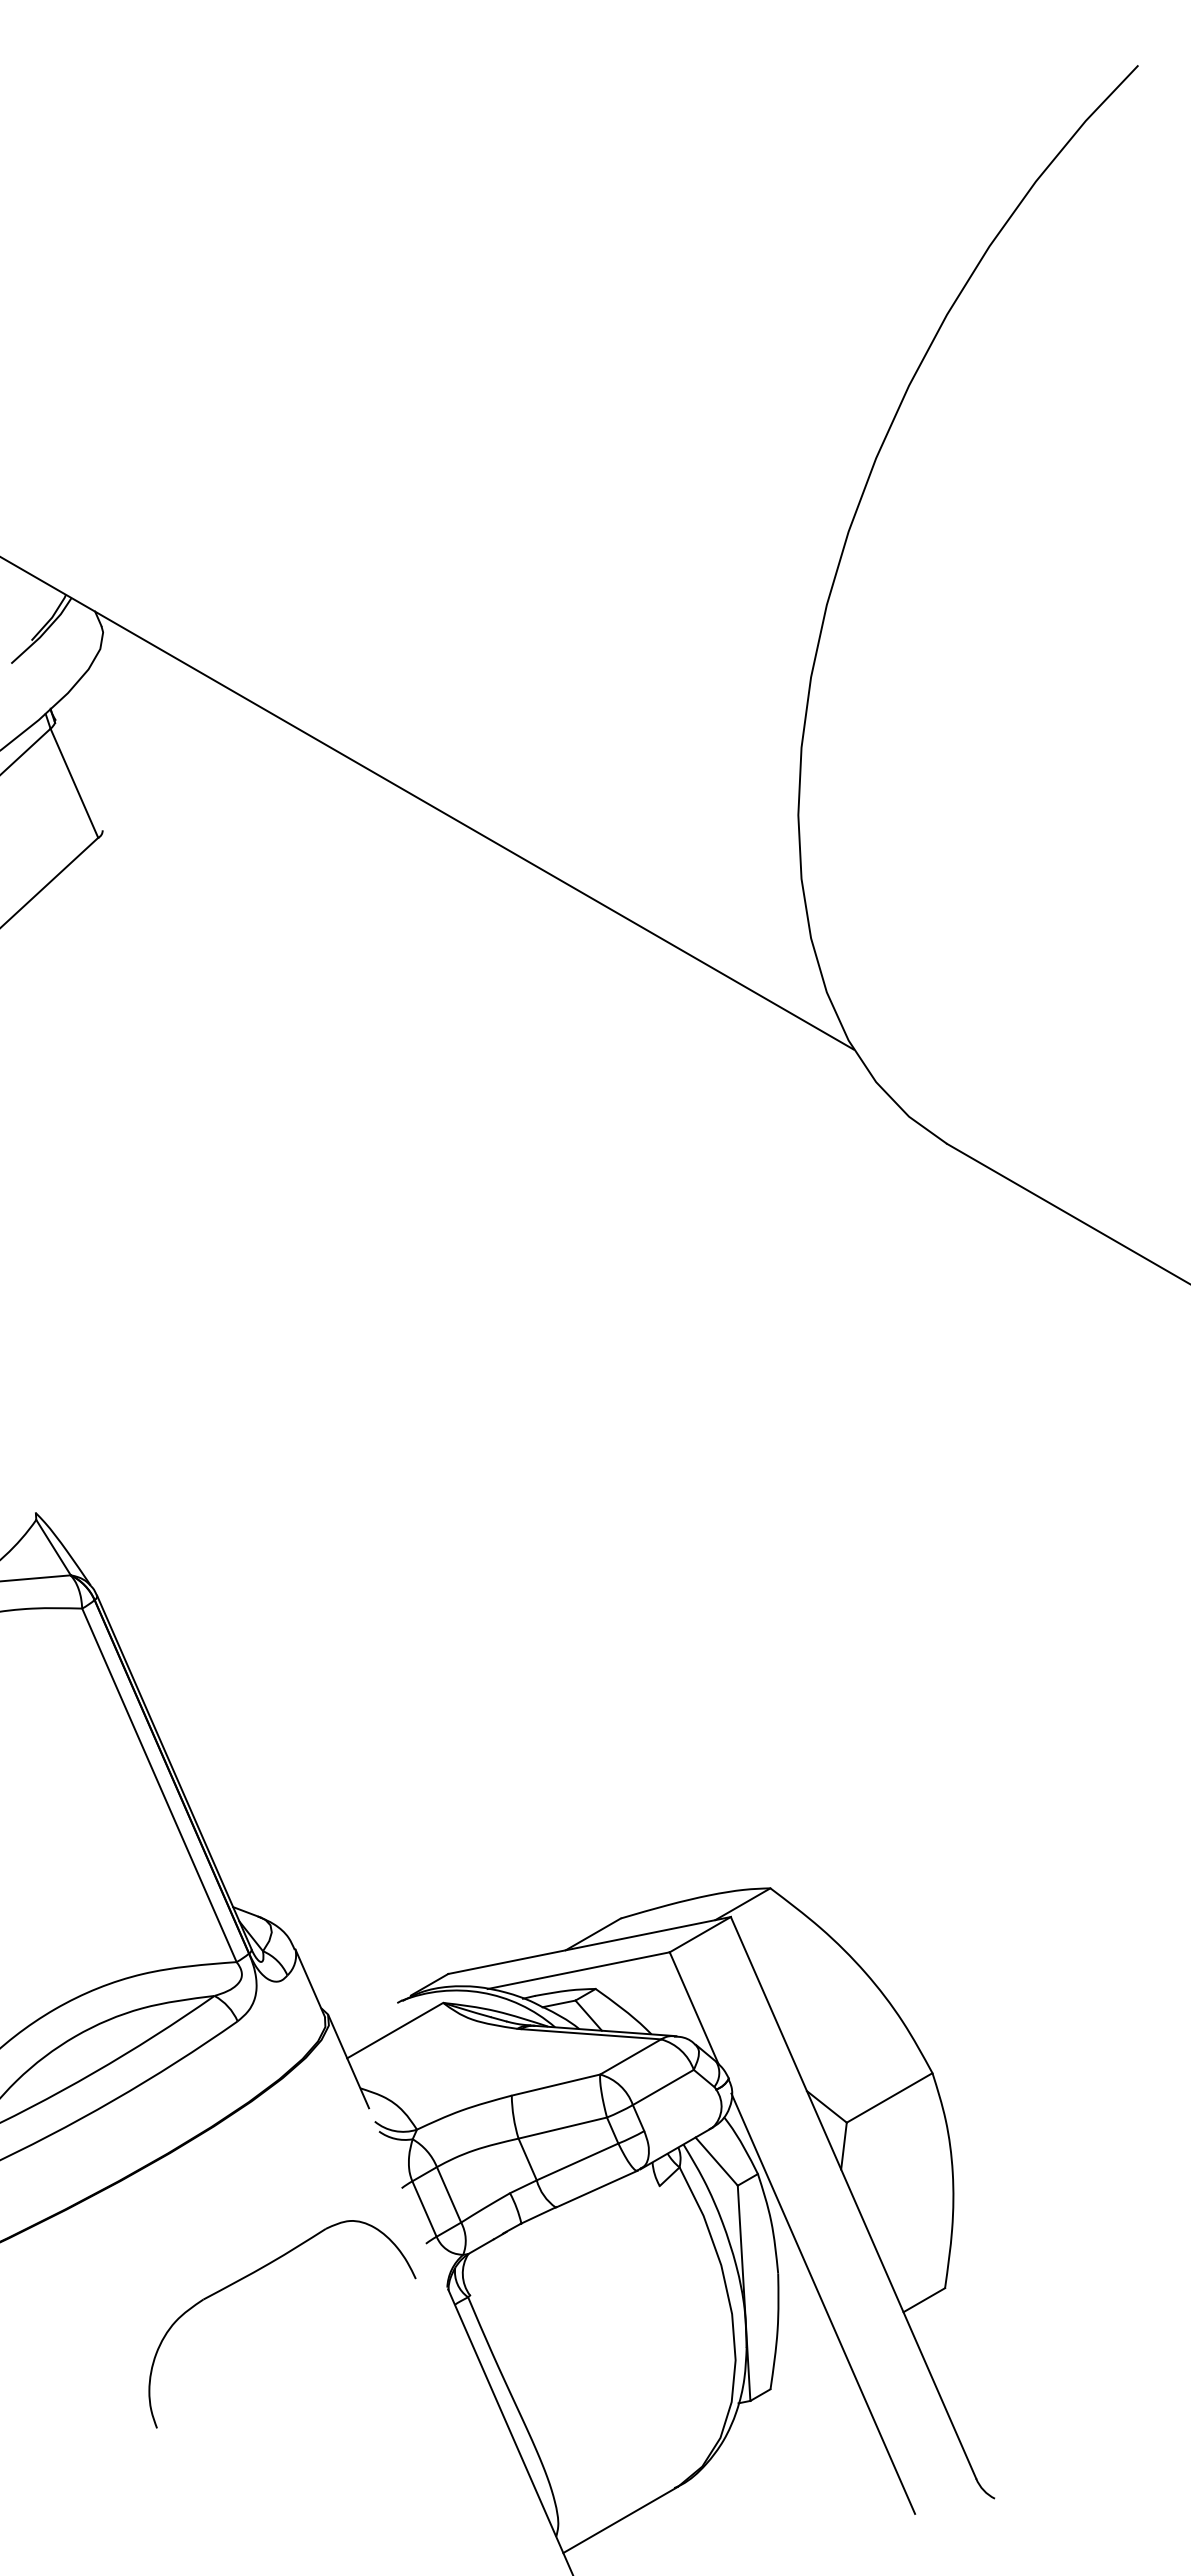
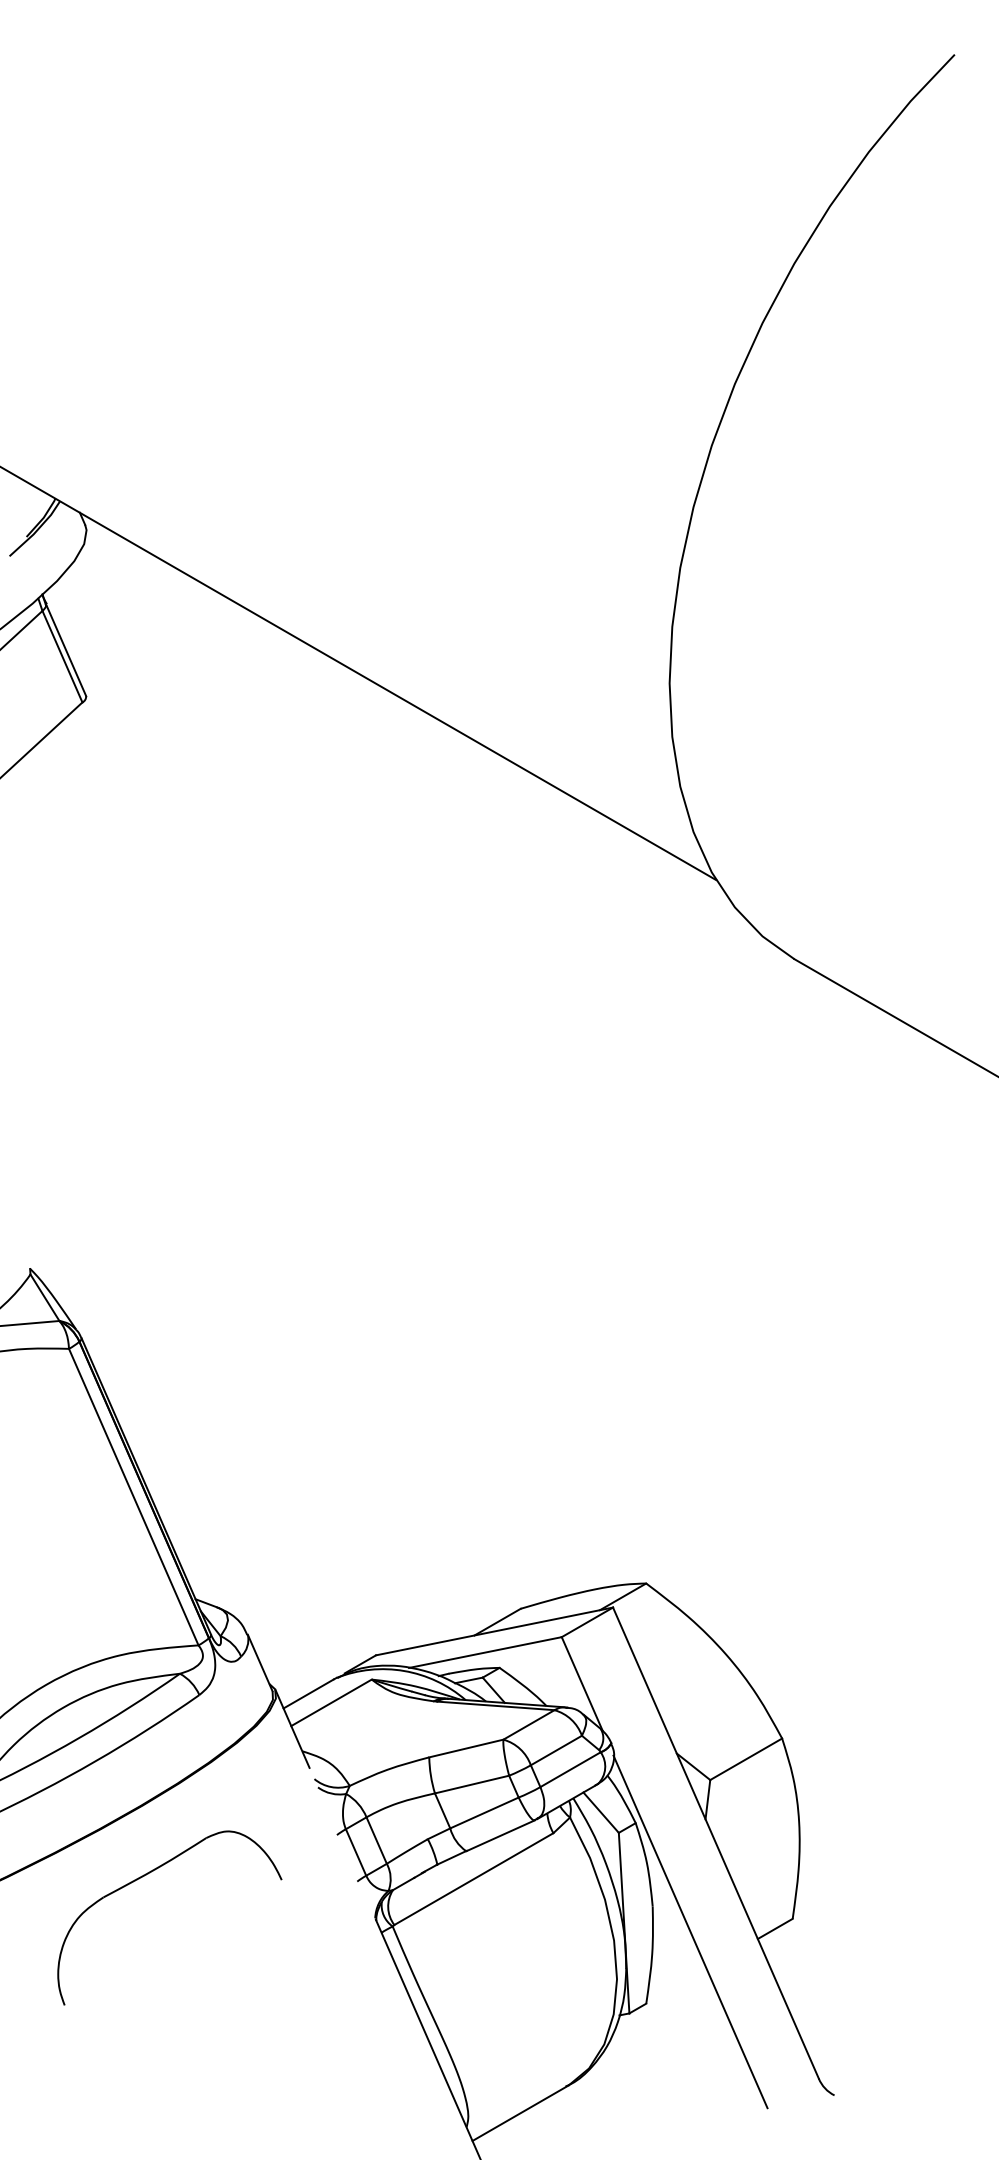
line: (78, 775) -> (65, 650), added
line: (368, 2019) -> (309, 1693), added
line: (680, 2110) -> (570, 1769), added
line: (564, 2240) -> (473, 1878), added
part: (254, 2273) -> (146, 1875), moved

